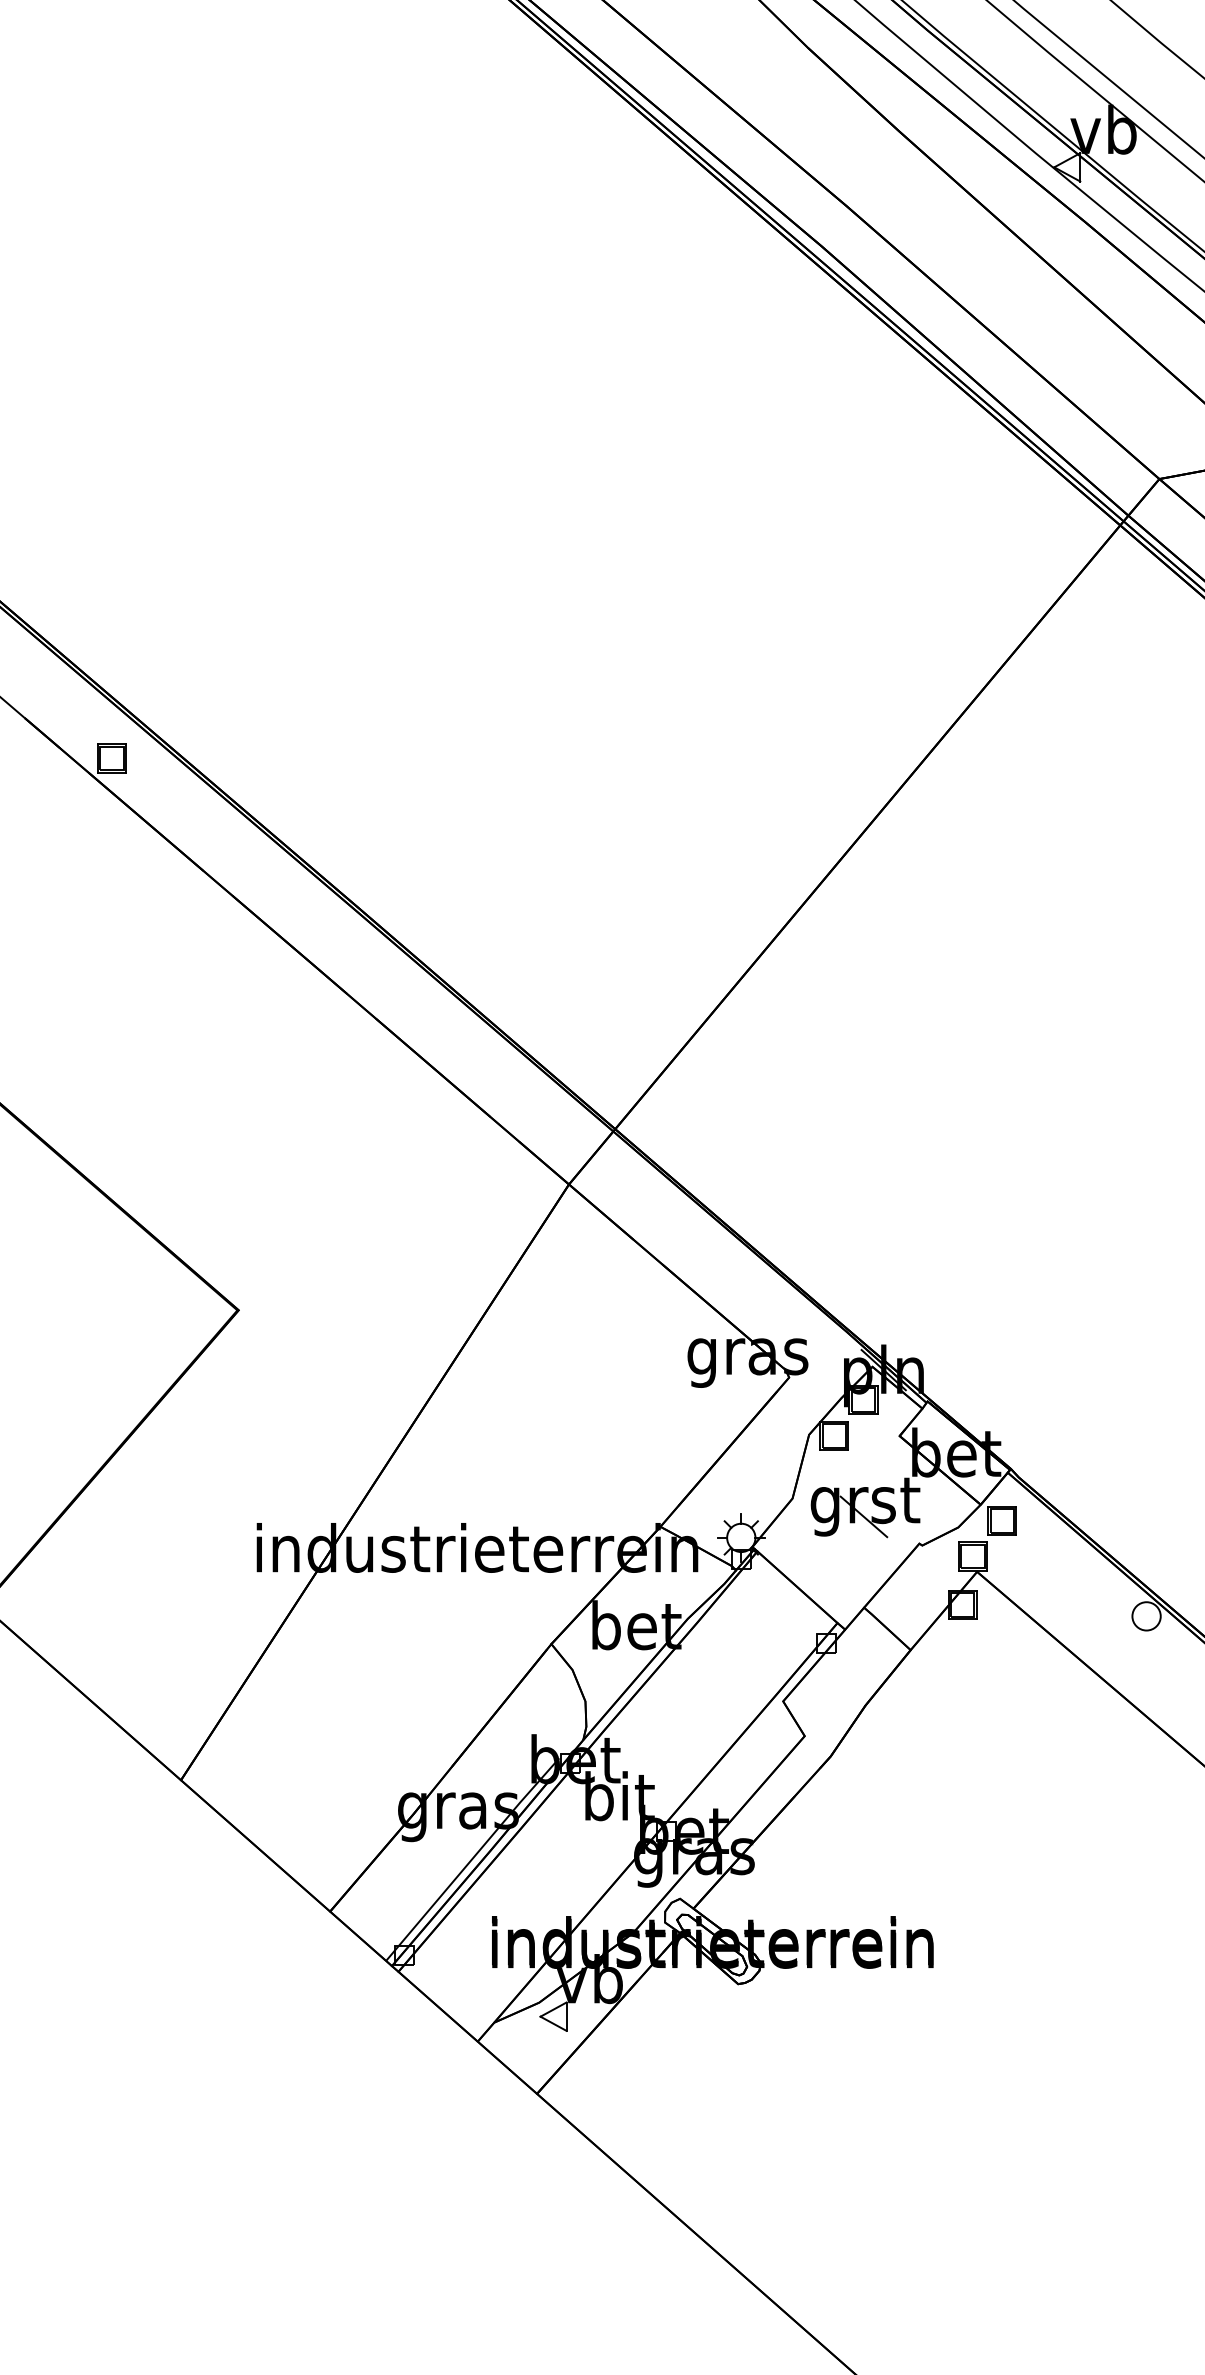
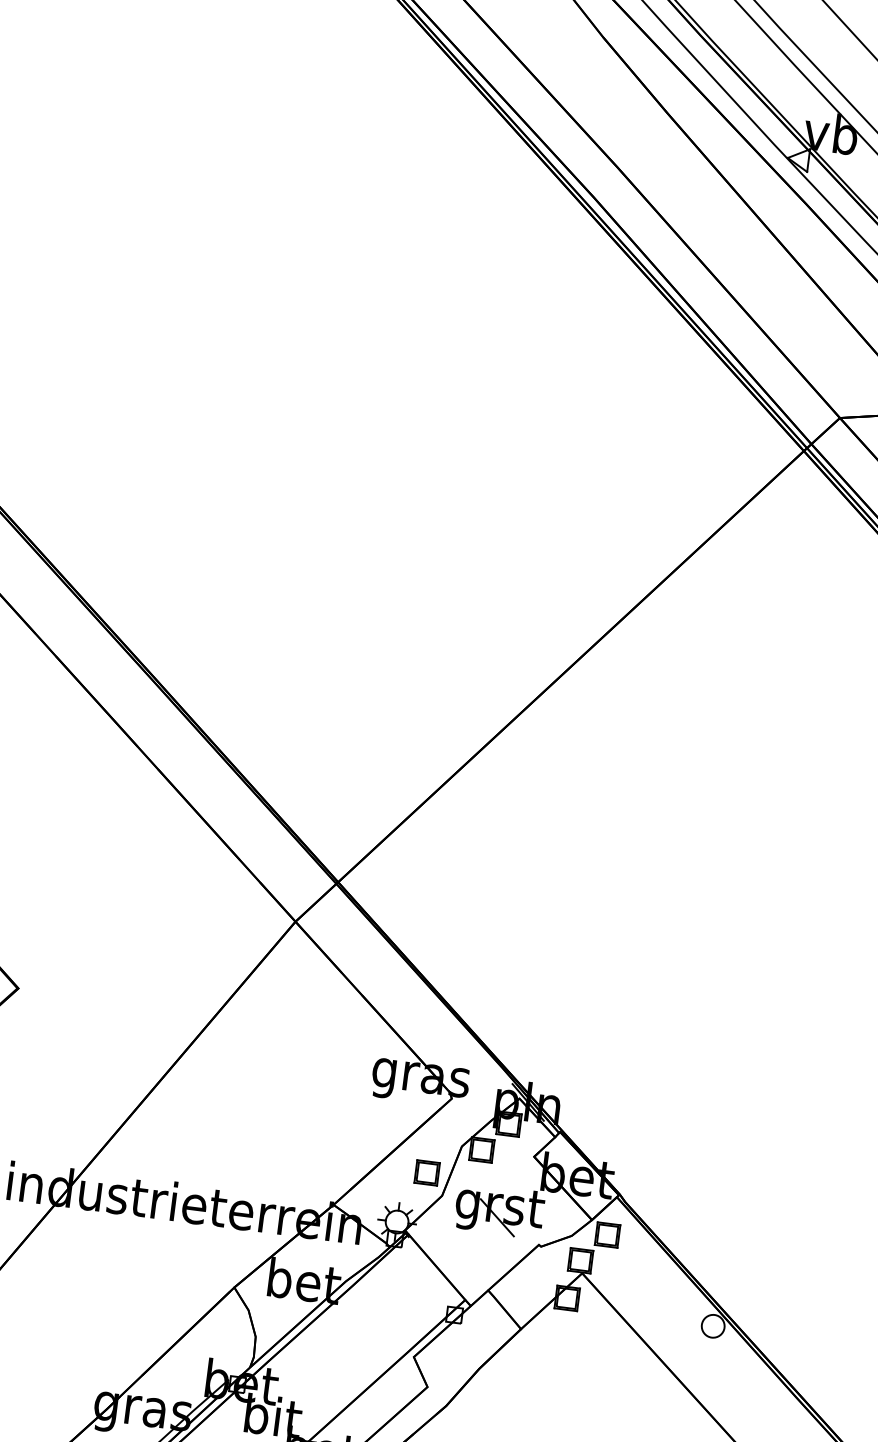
part: (770, 1472) -> (427, 1172), added

